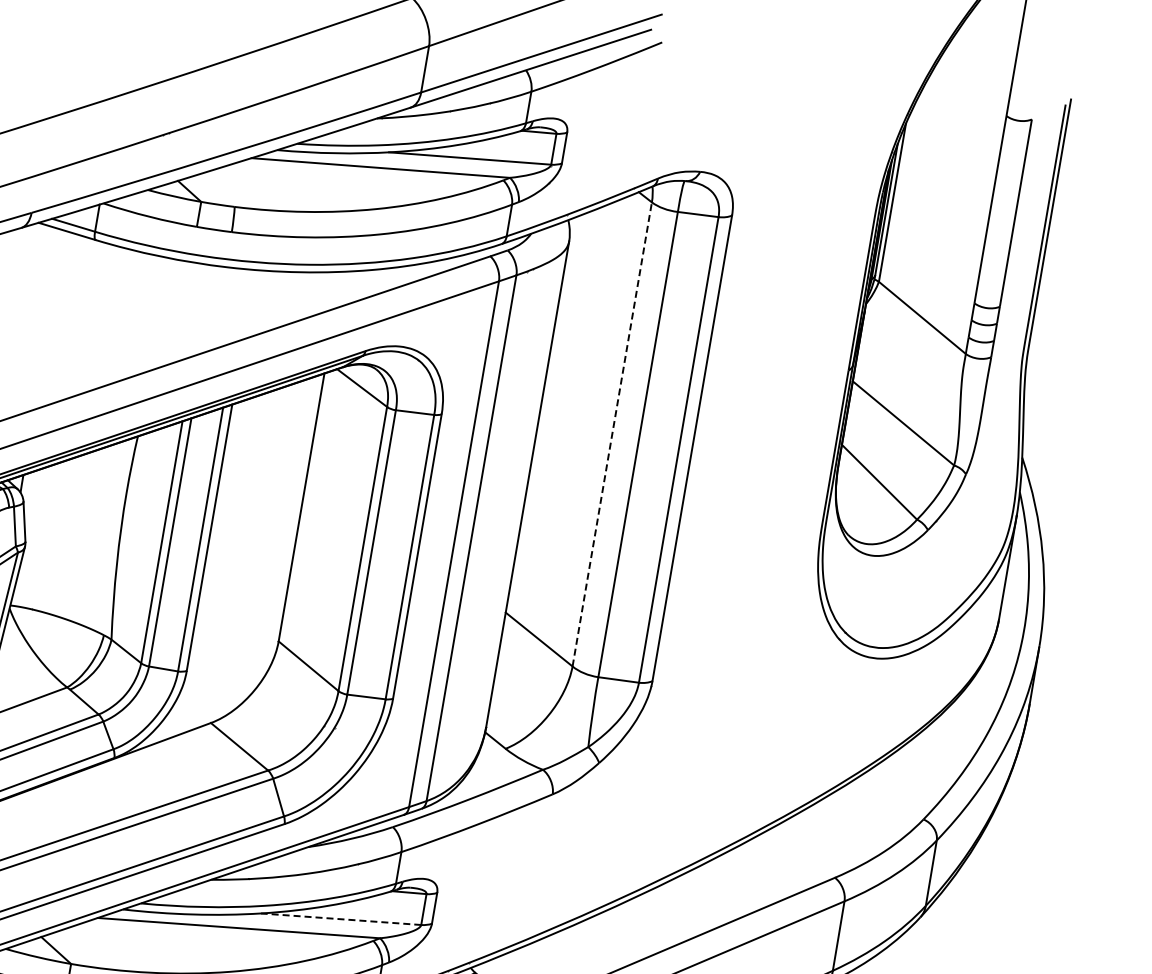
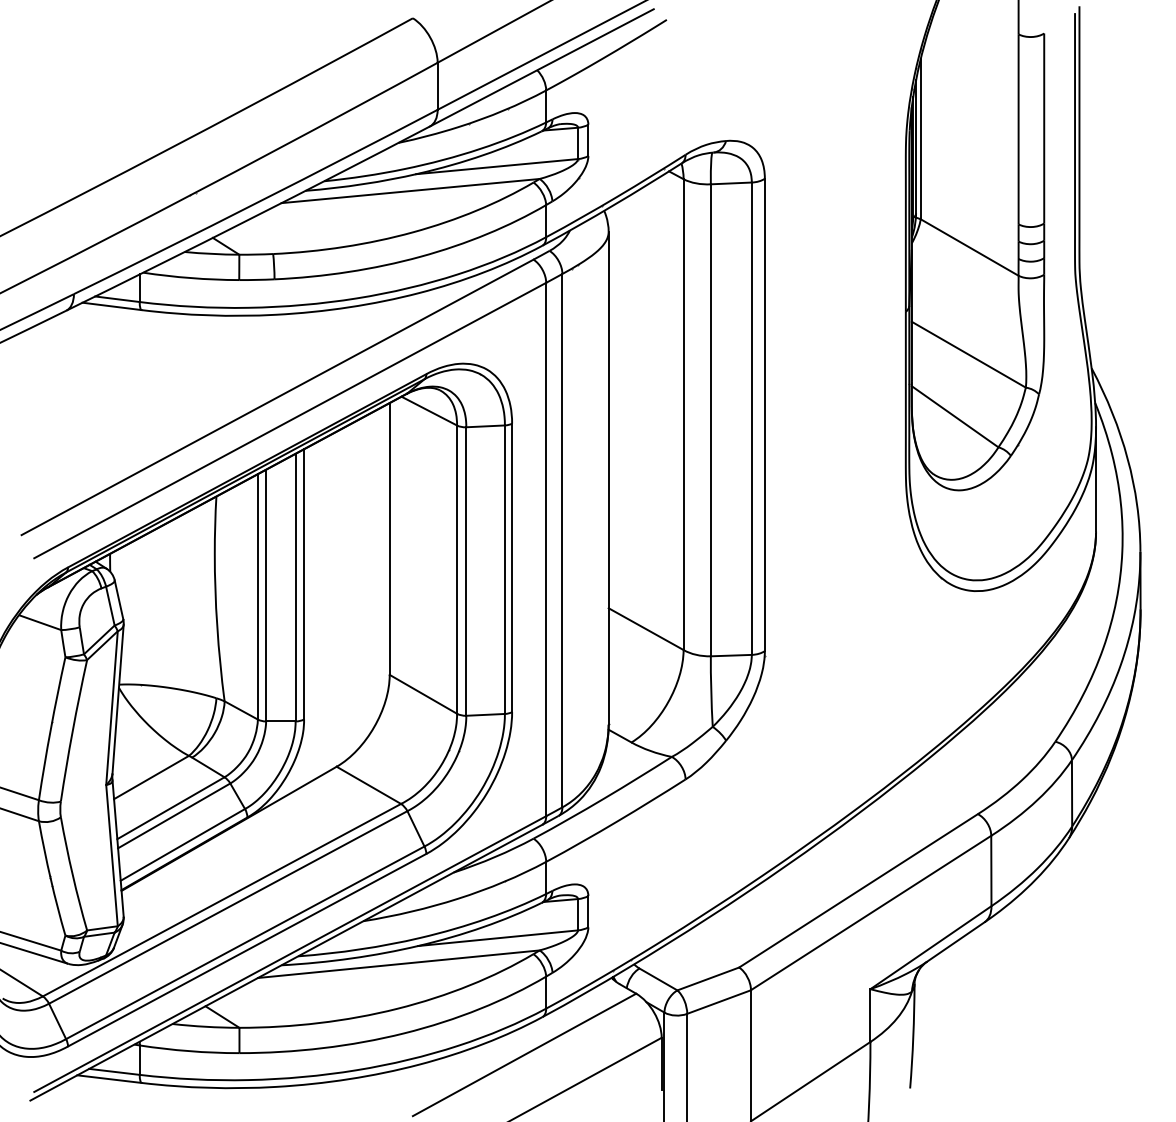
line: (612, 434) -> (683, 414), dashed -> solid
line: (340, 919) -> (497, 938), dashed -> solid

